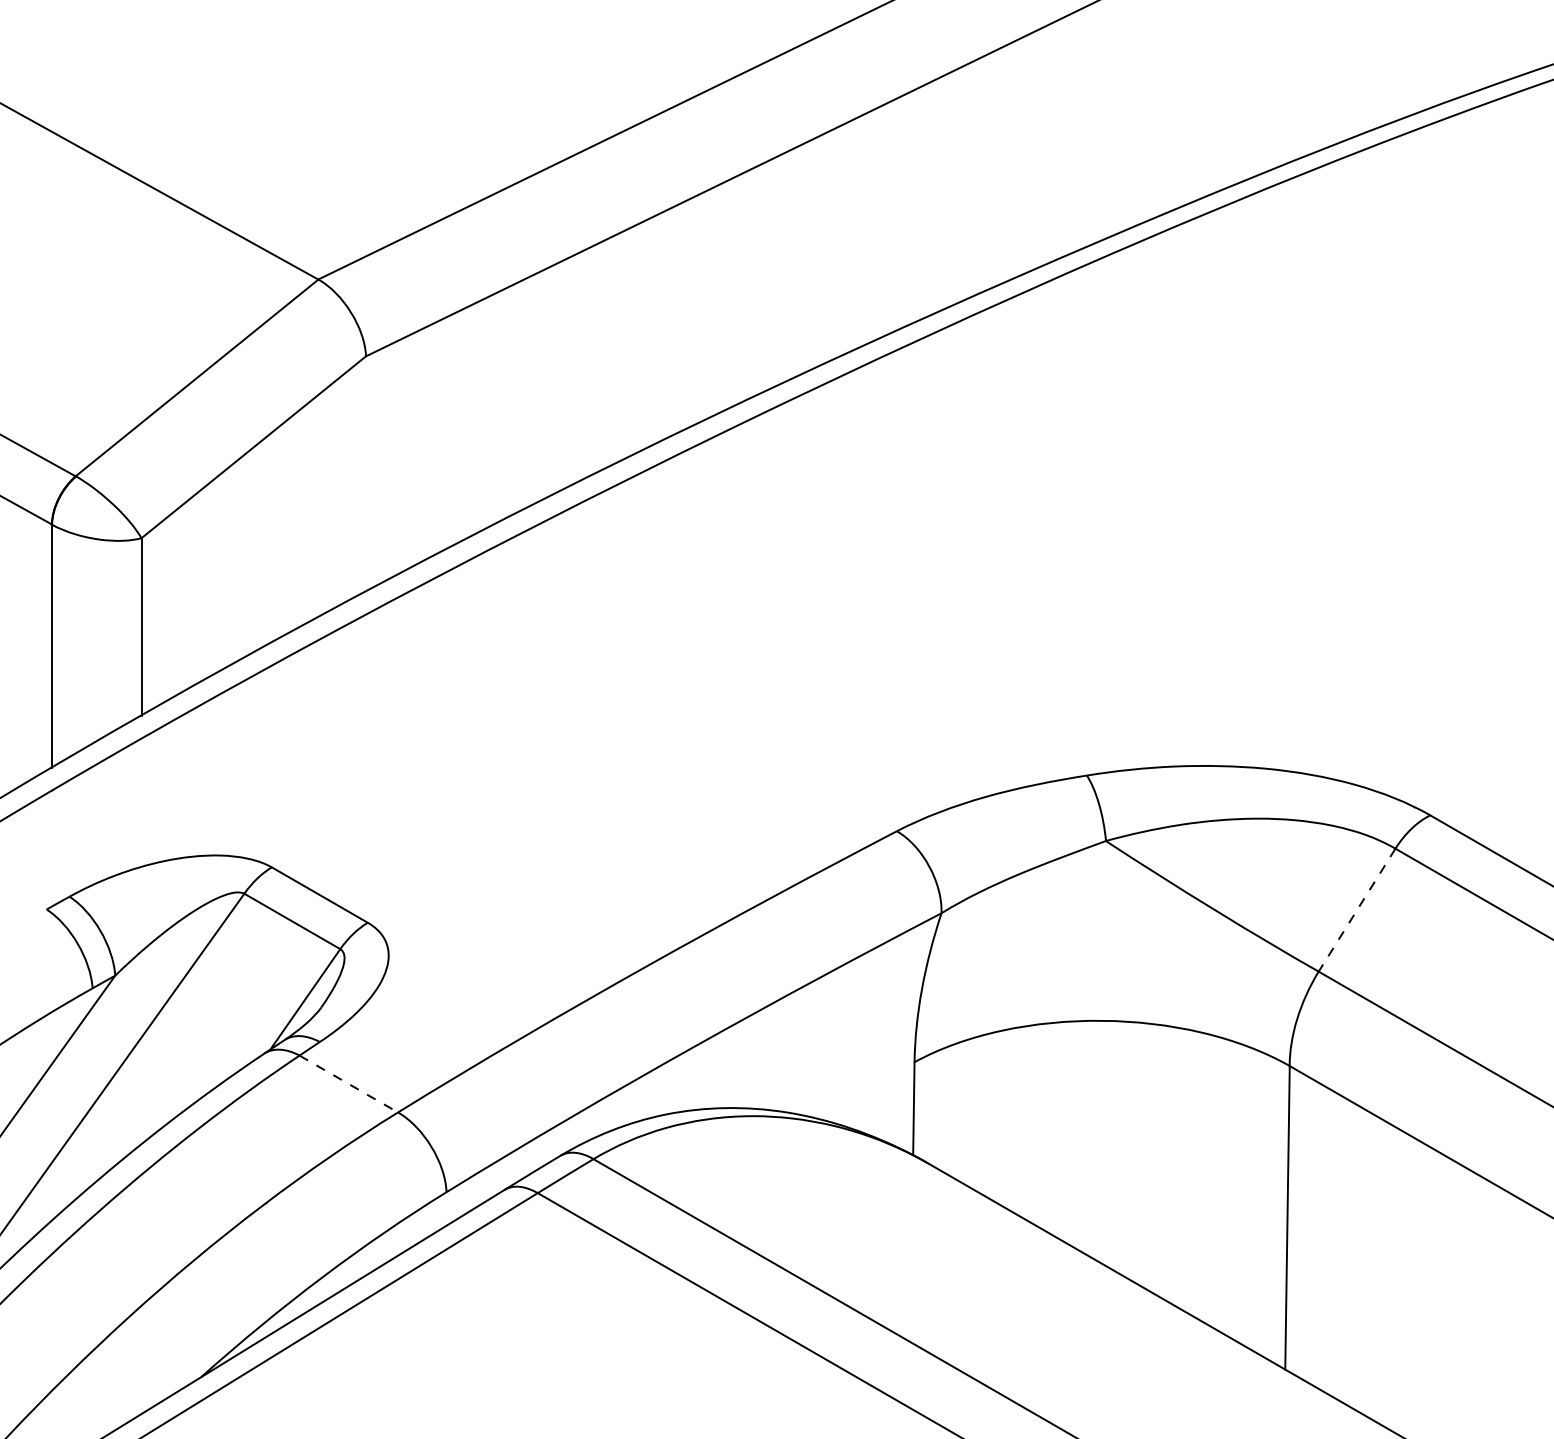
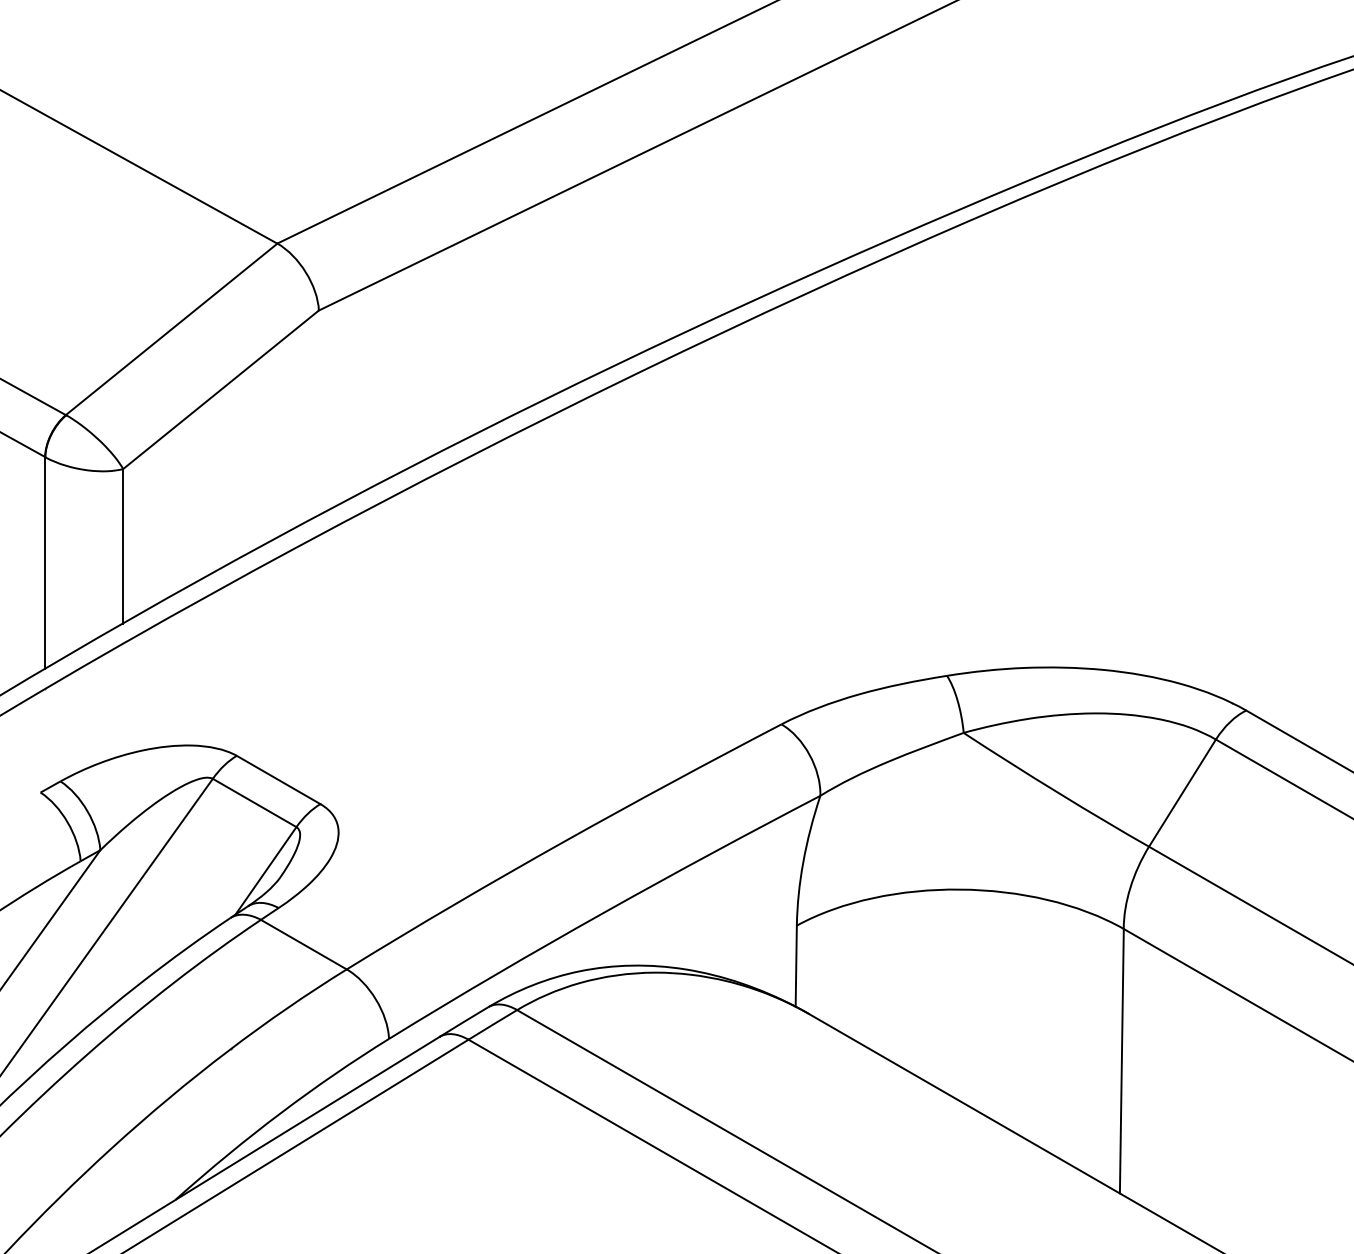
line: (1356, 910) -> (1181, 793), dashed -> solid
line: (348, 1084) -> (303, 945), dashed -> solid

